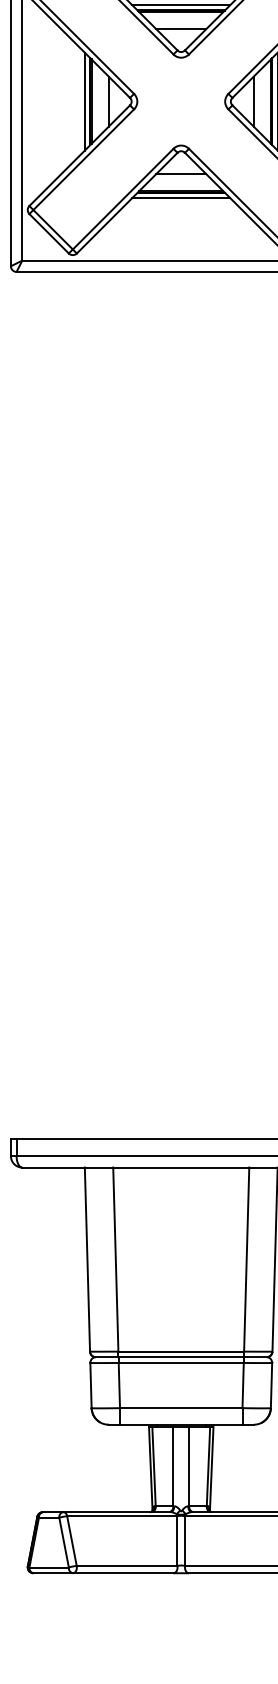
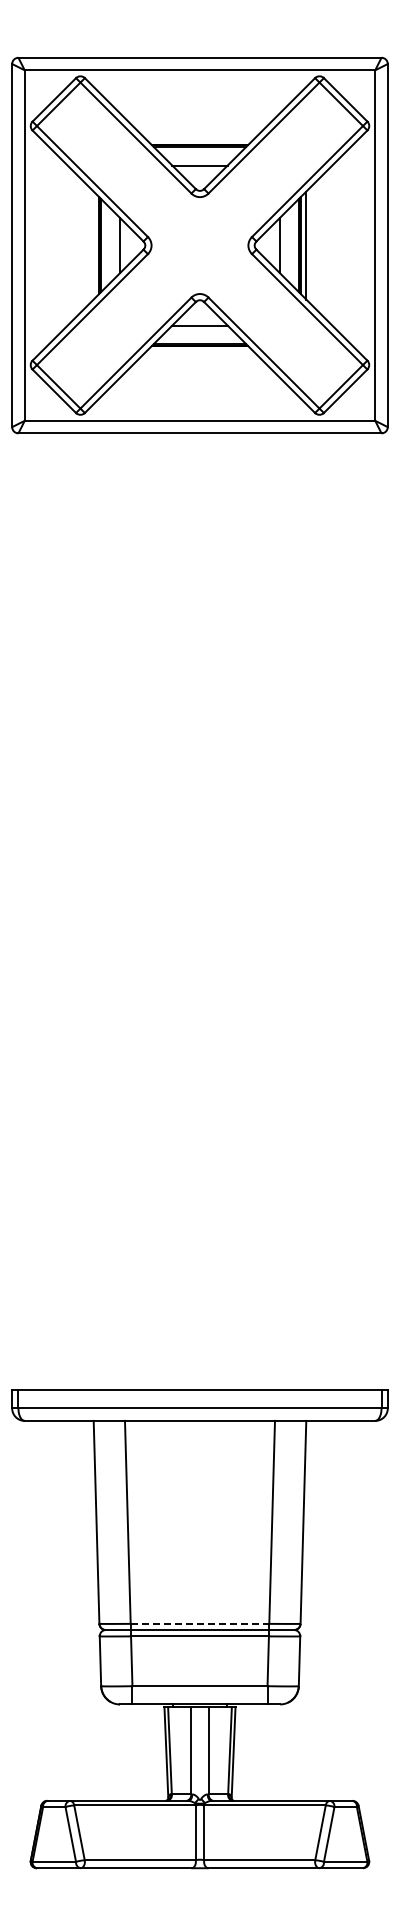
line: (180, 5) -> (199, 139), removed
line: (84, 101) -> (93, 245), removed
line: (180, 197) -> (199, 351), removed
line: (181, 1351) -> (200, 1623), solid -> dashed

